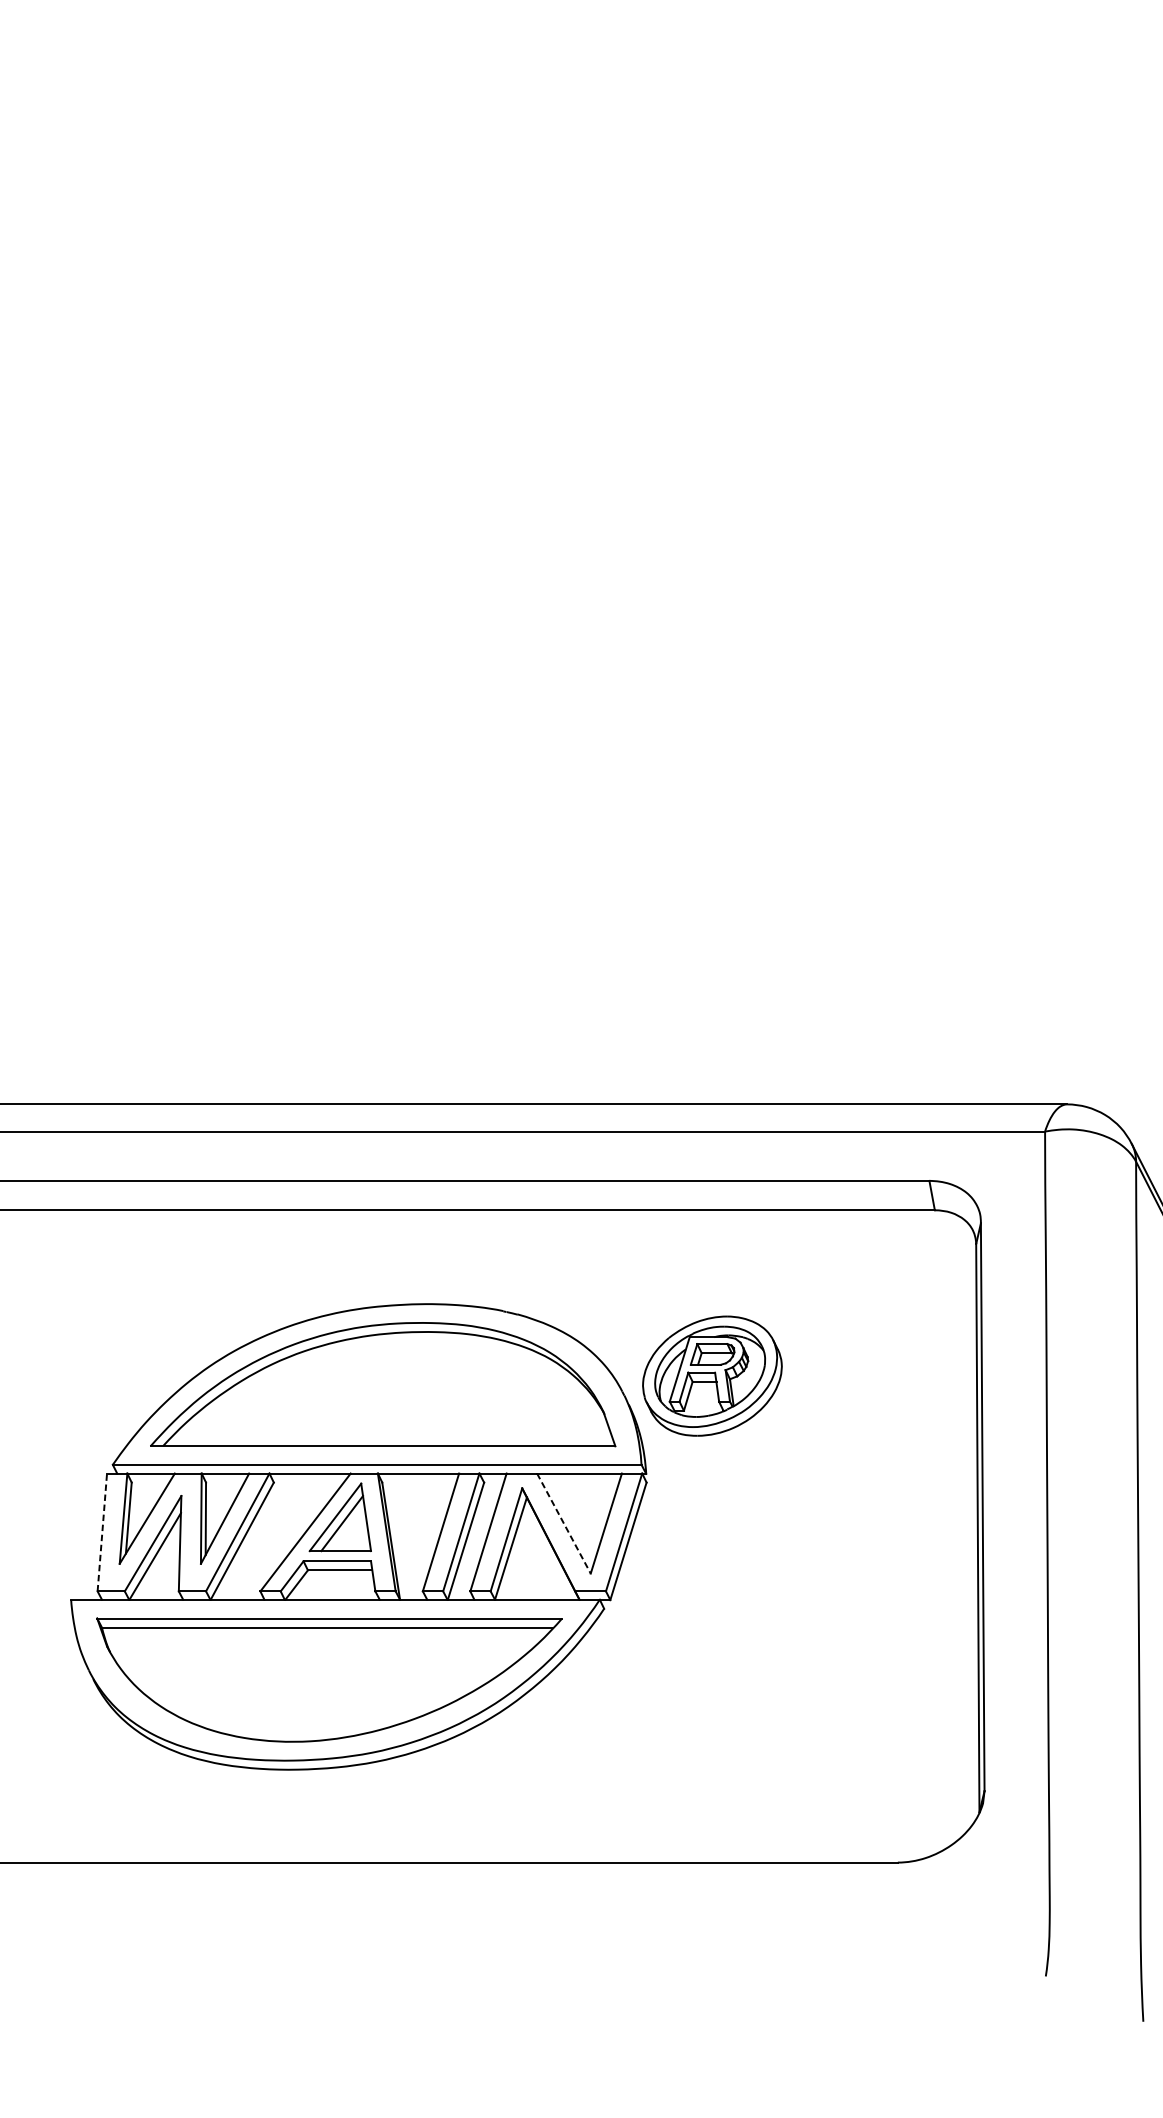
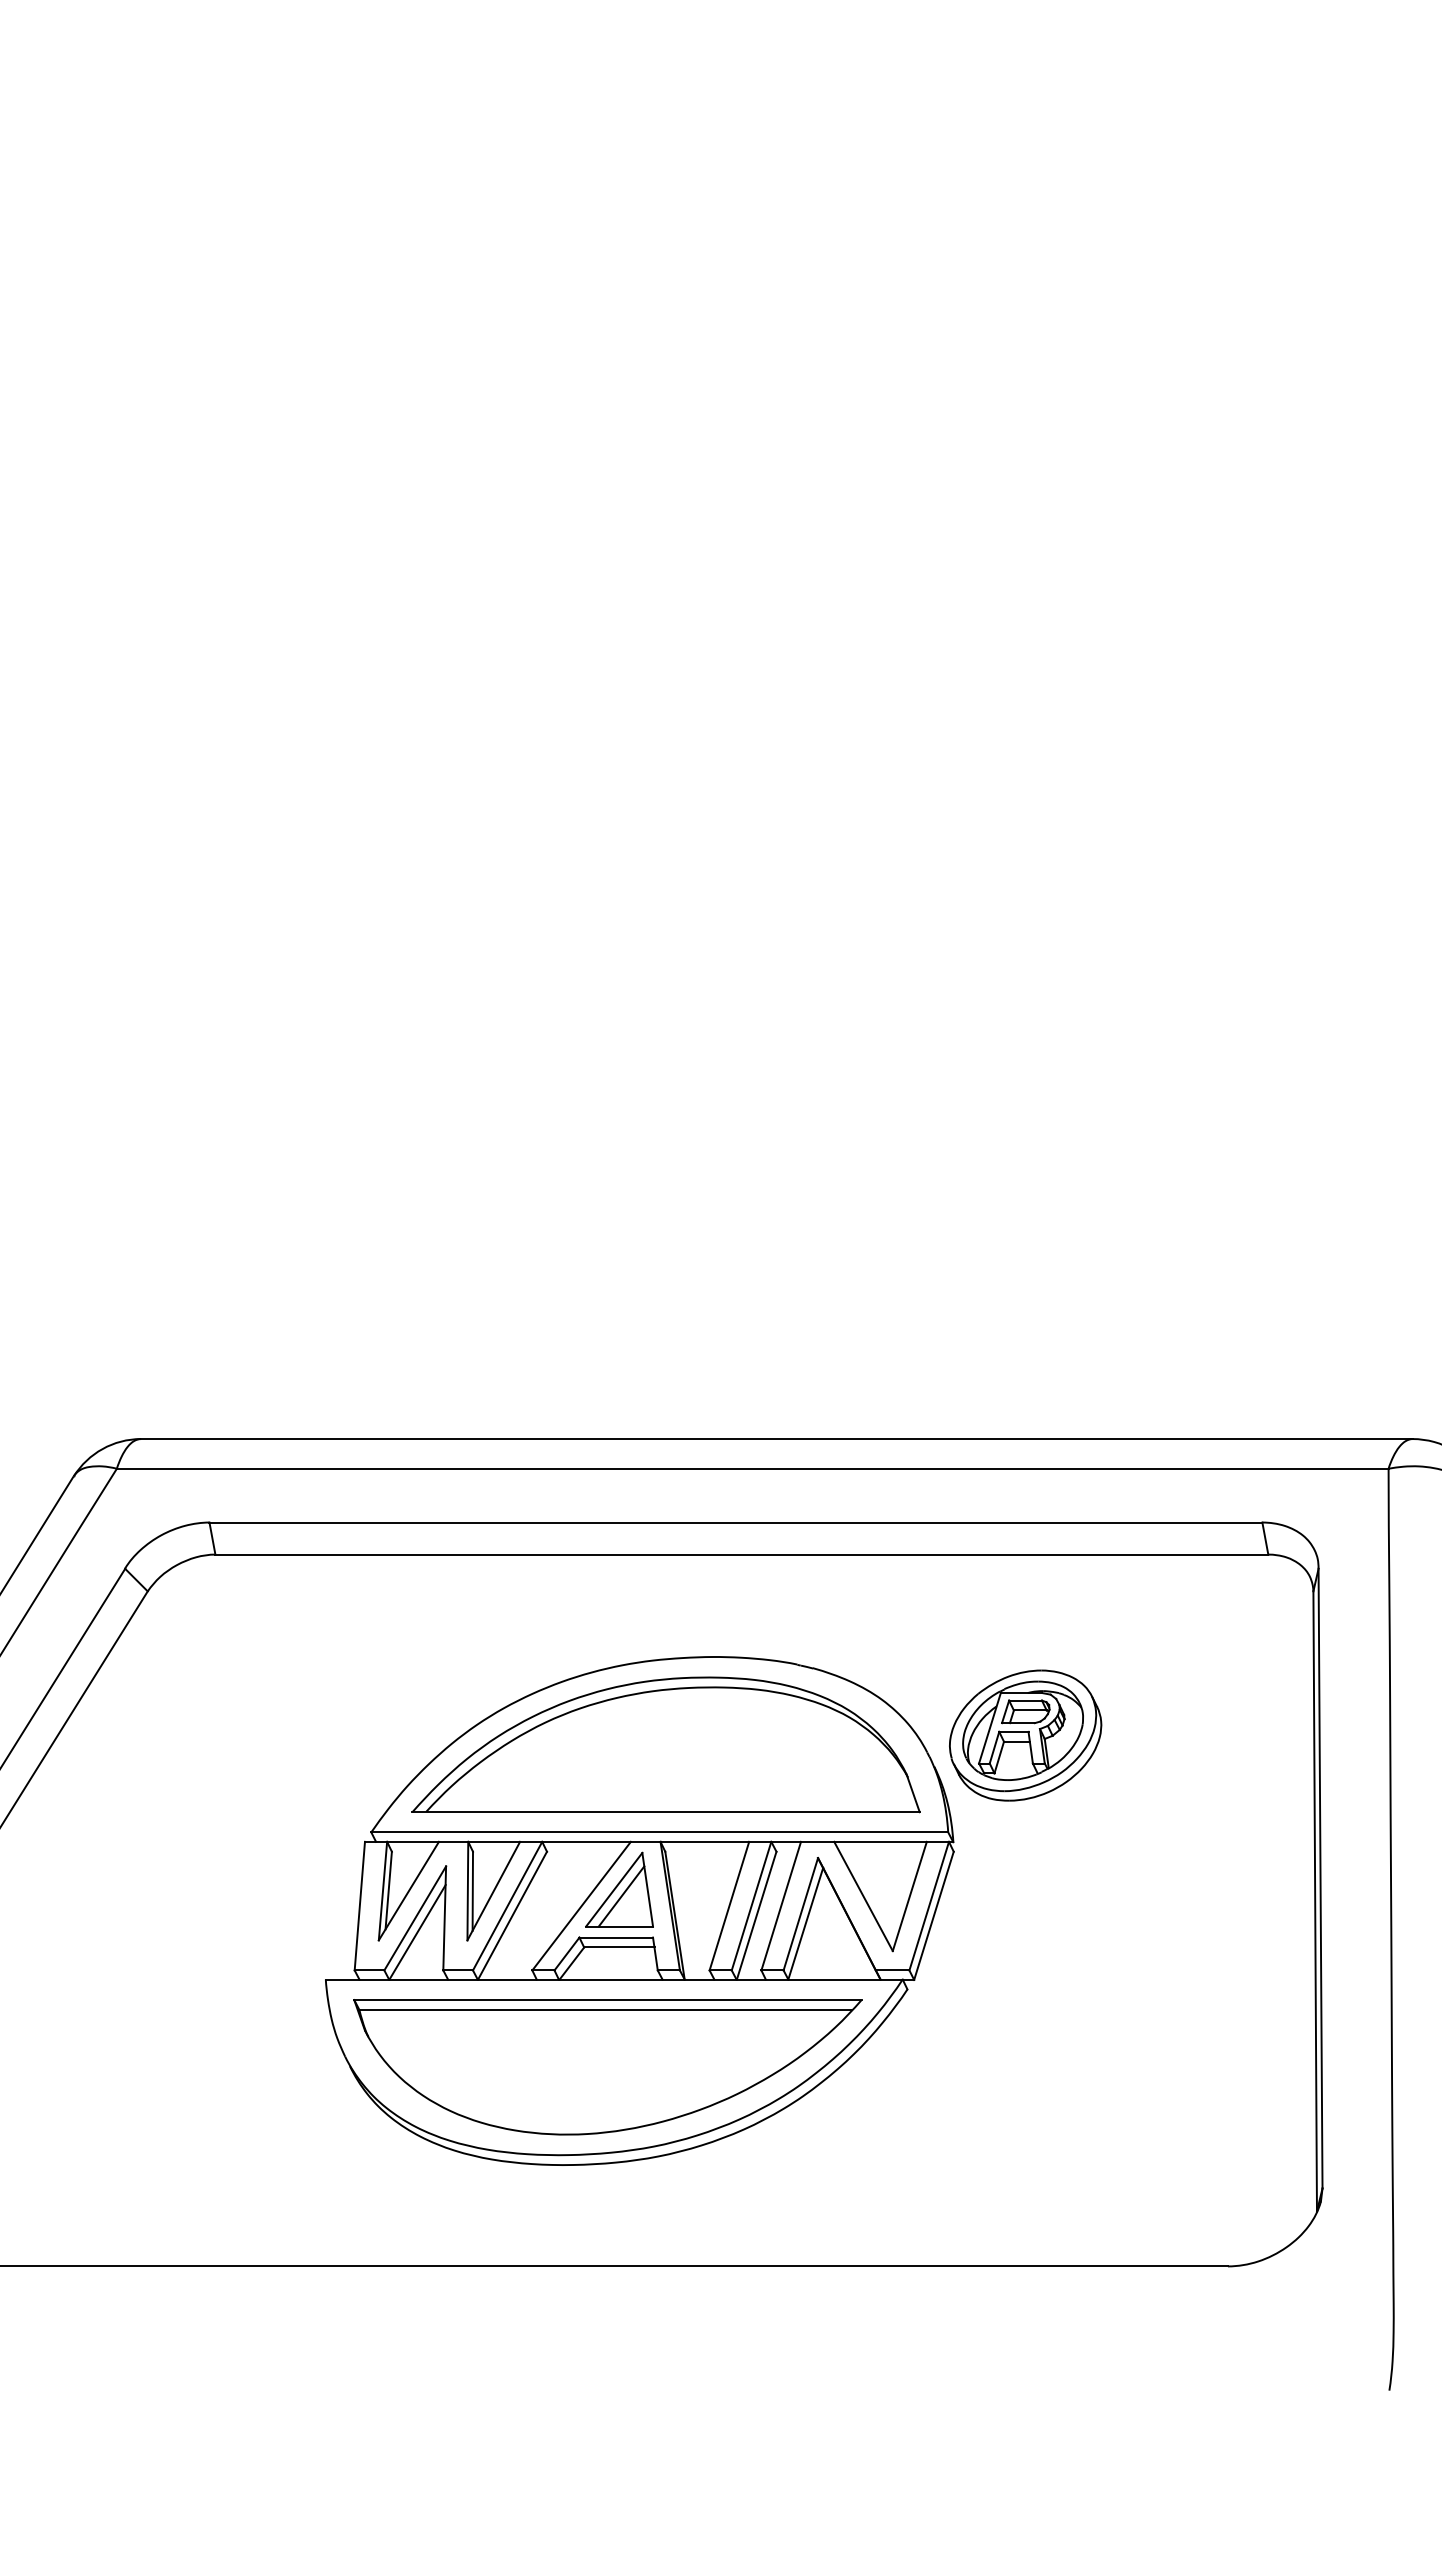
line: (563, 1523) -> (863, 1896), dashed -> solid
line: (102, 1532) -> (359, 1906), dashed -> solid

